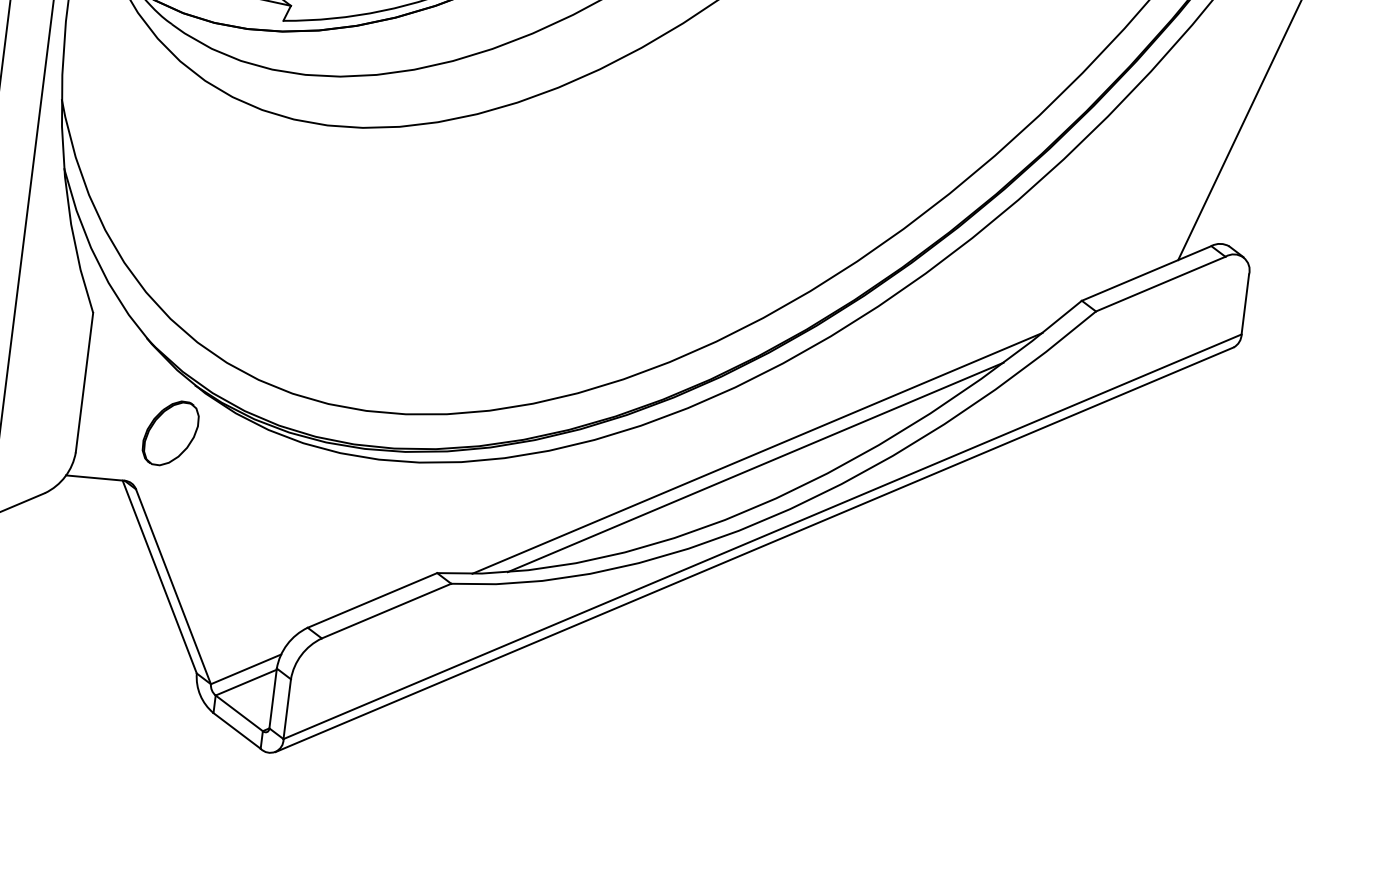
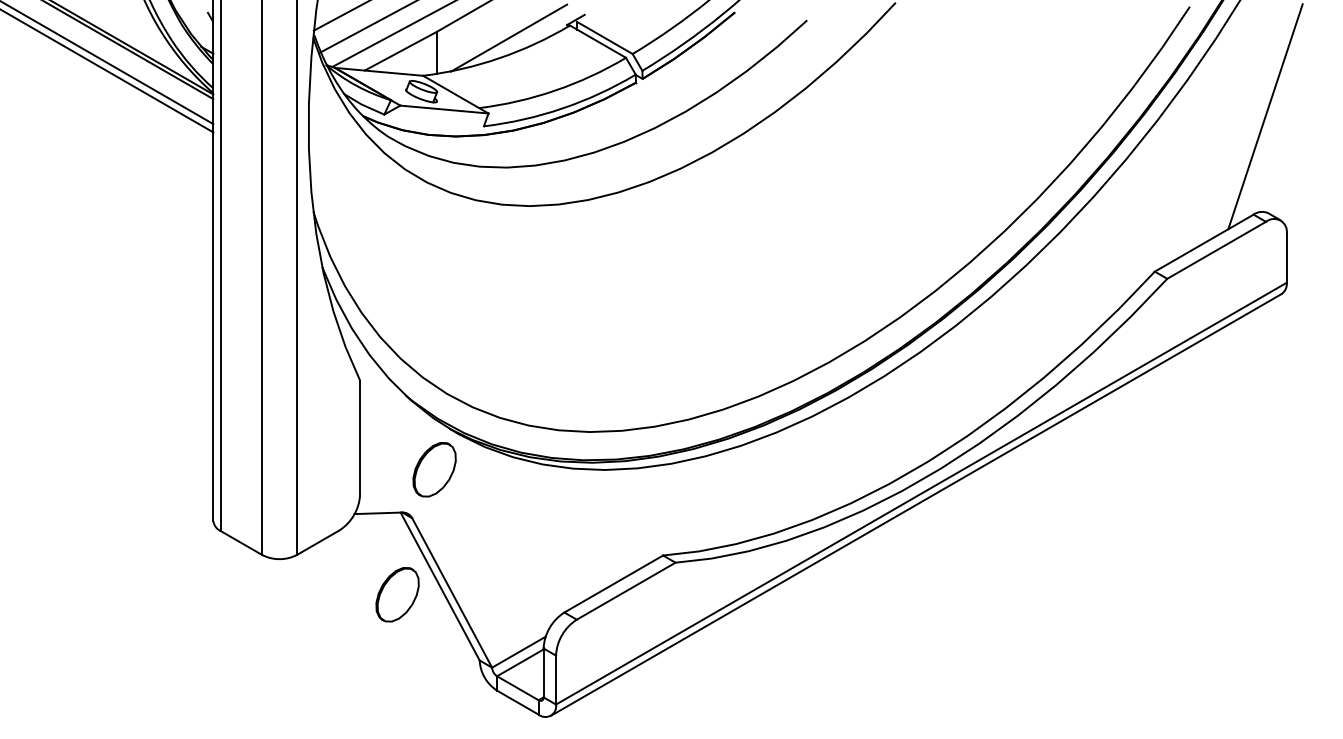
line: (756, 452) -> (908, 426), removed
line: (755, 467) -> (908, 438), removed
part: (106, 580) -> (397, 594), added

